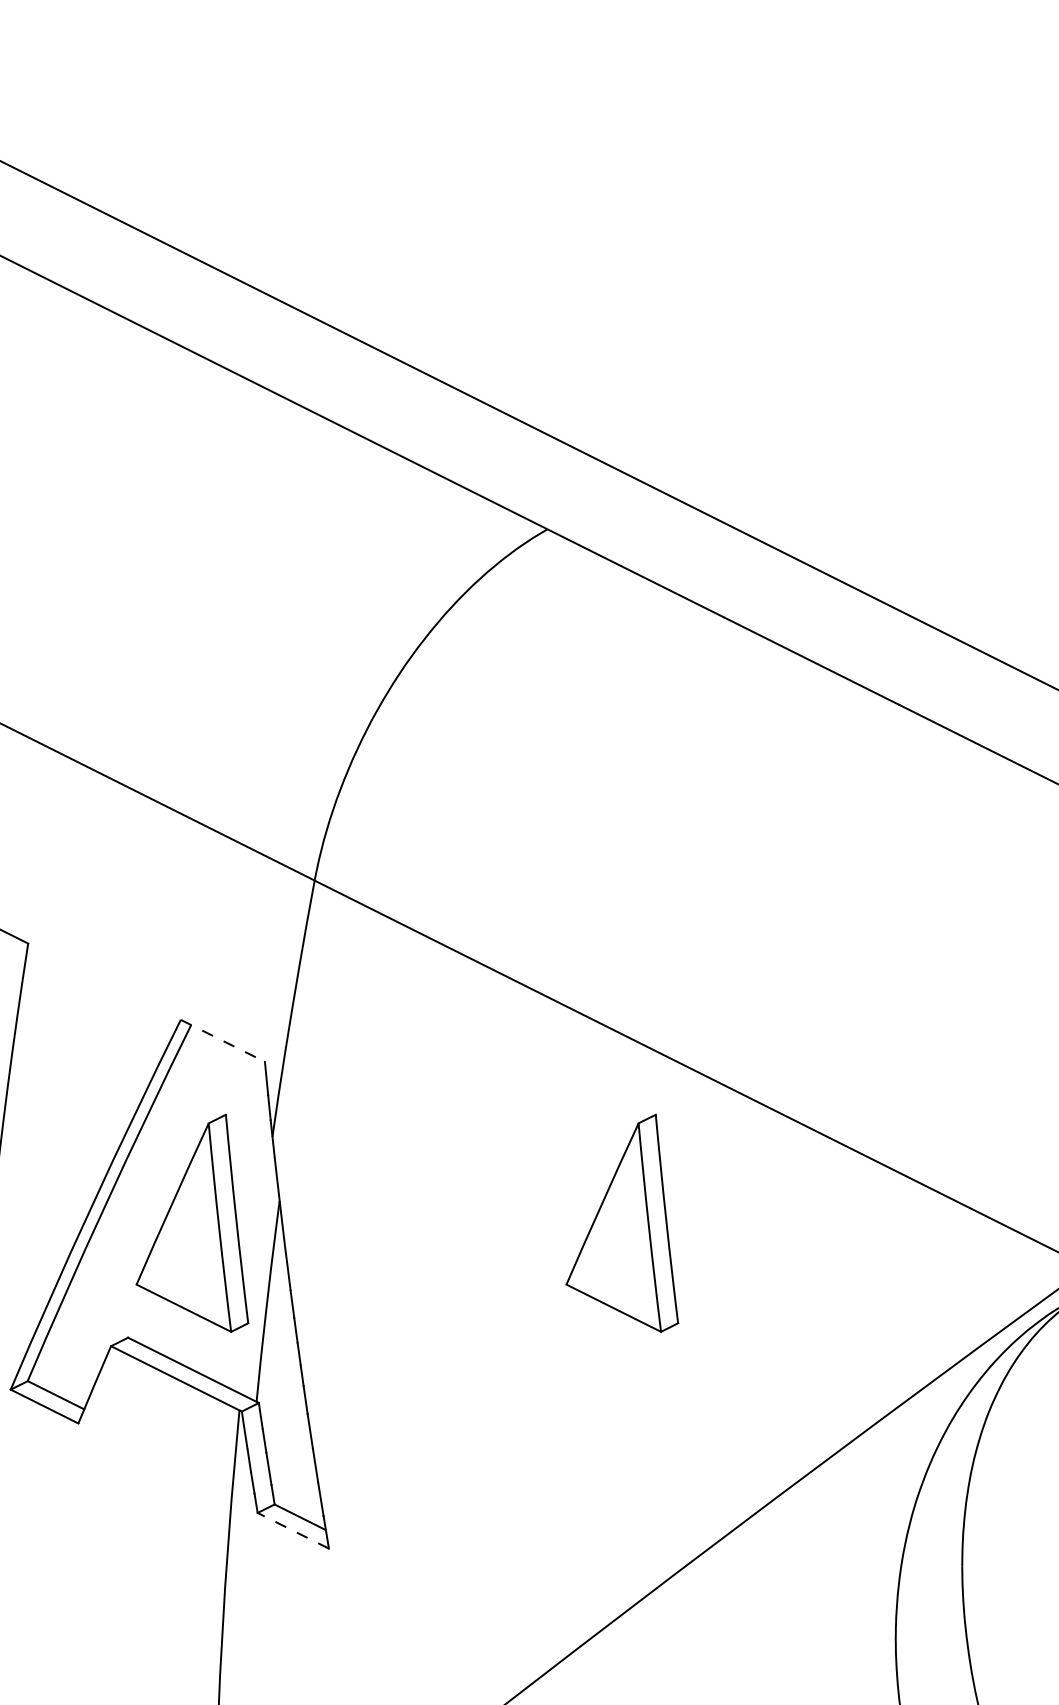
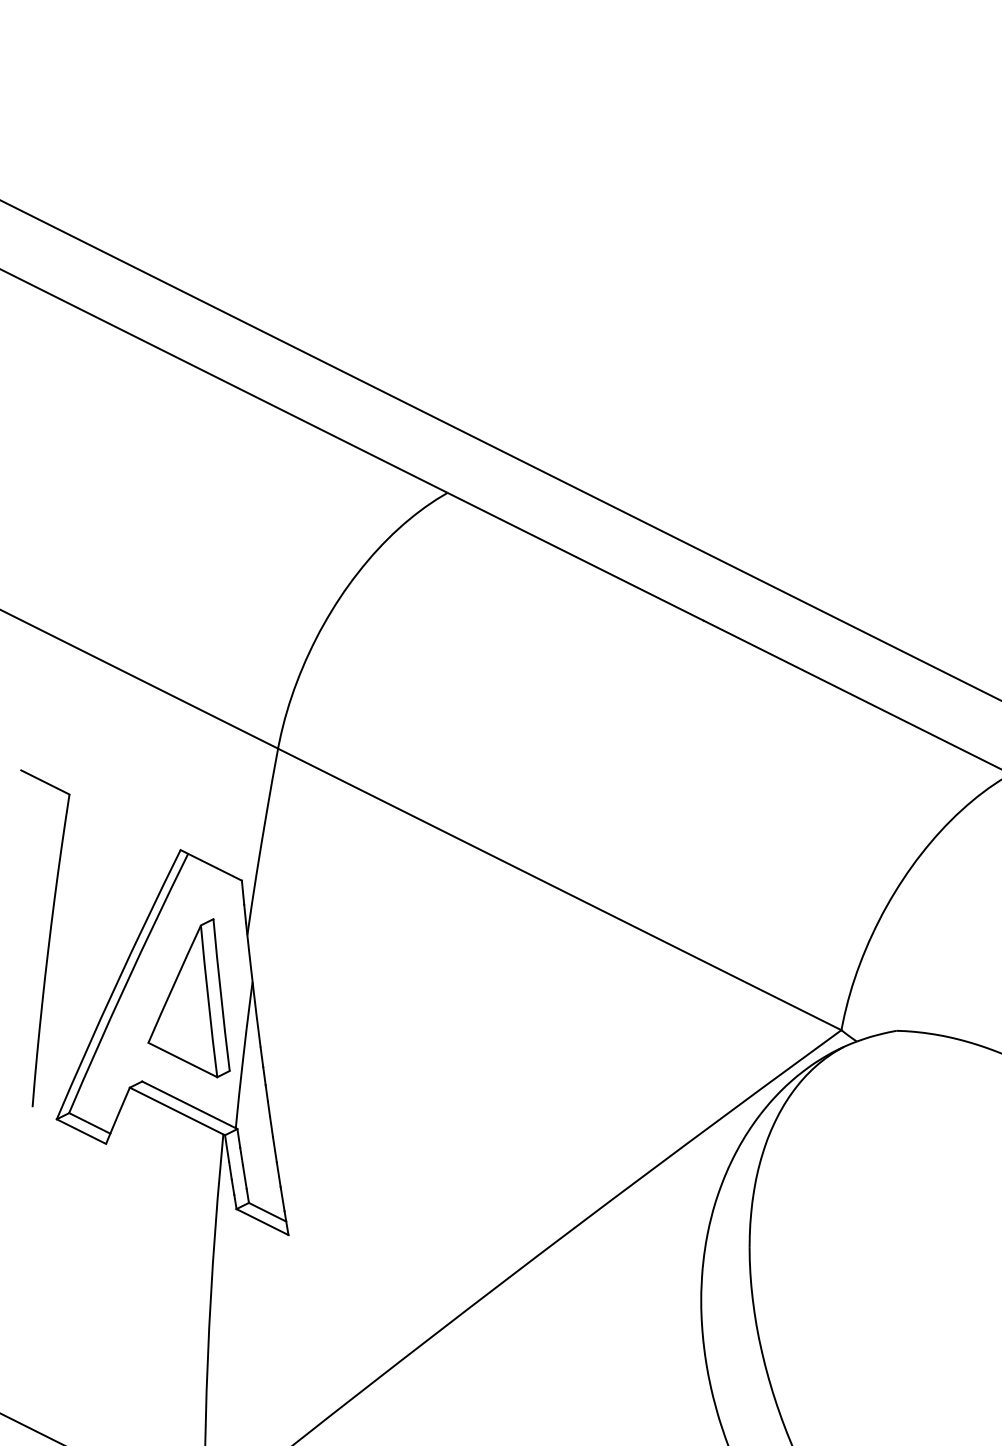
line: (223, 1041) -> (211, 865), dashed -> solid
part: (621, 1223) -> (501, 998), removed
line: (293, 1529) -> (262, 1221), dashed -> solid

